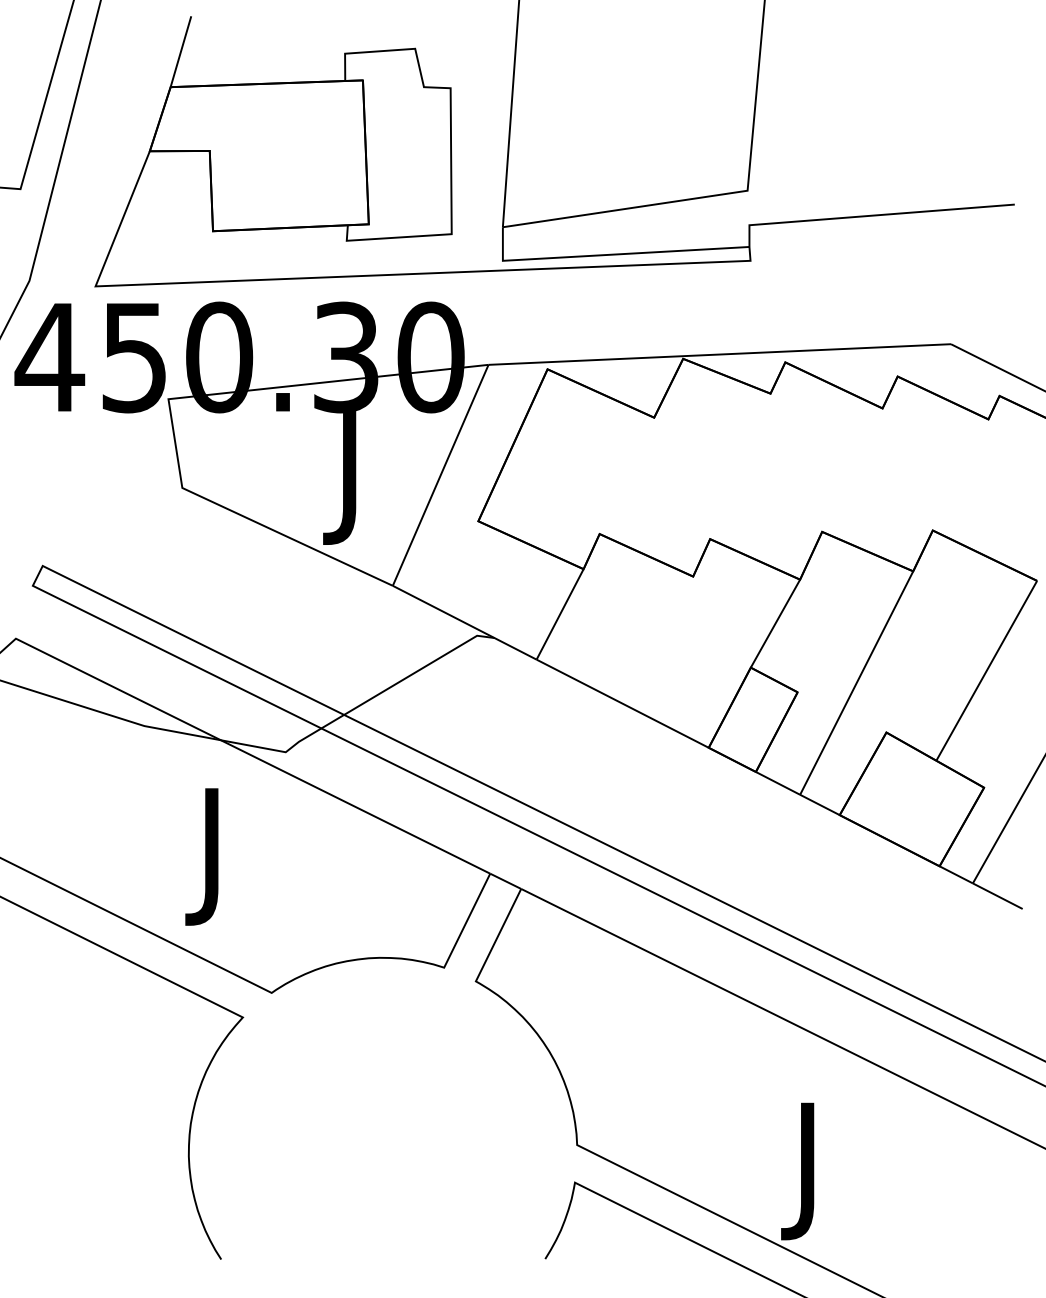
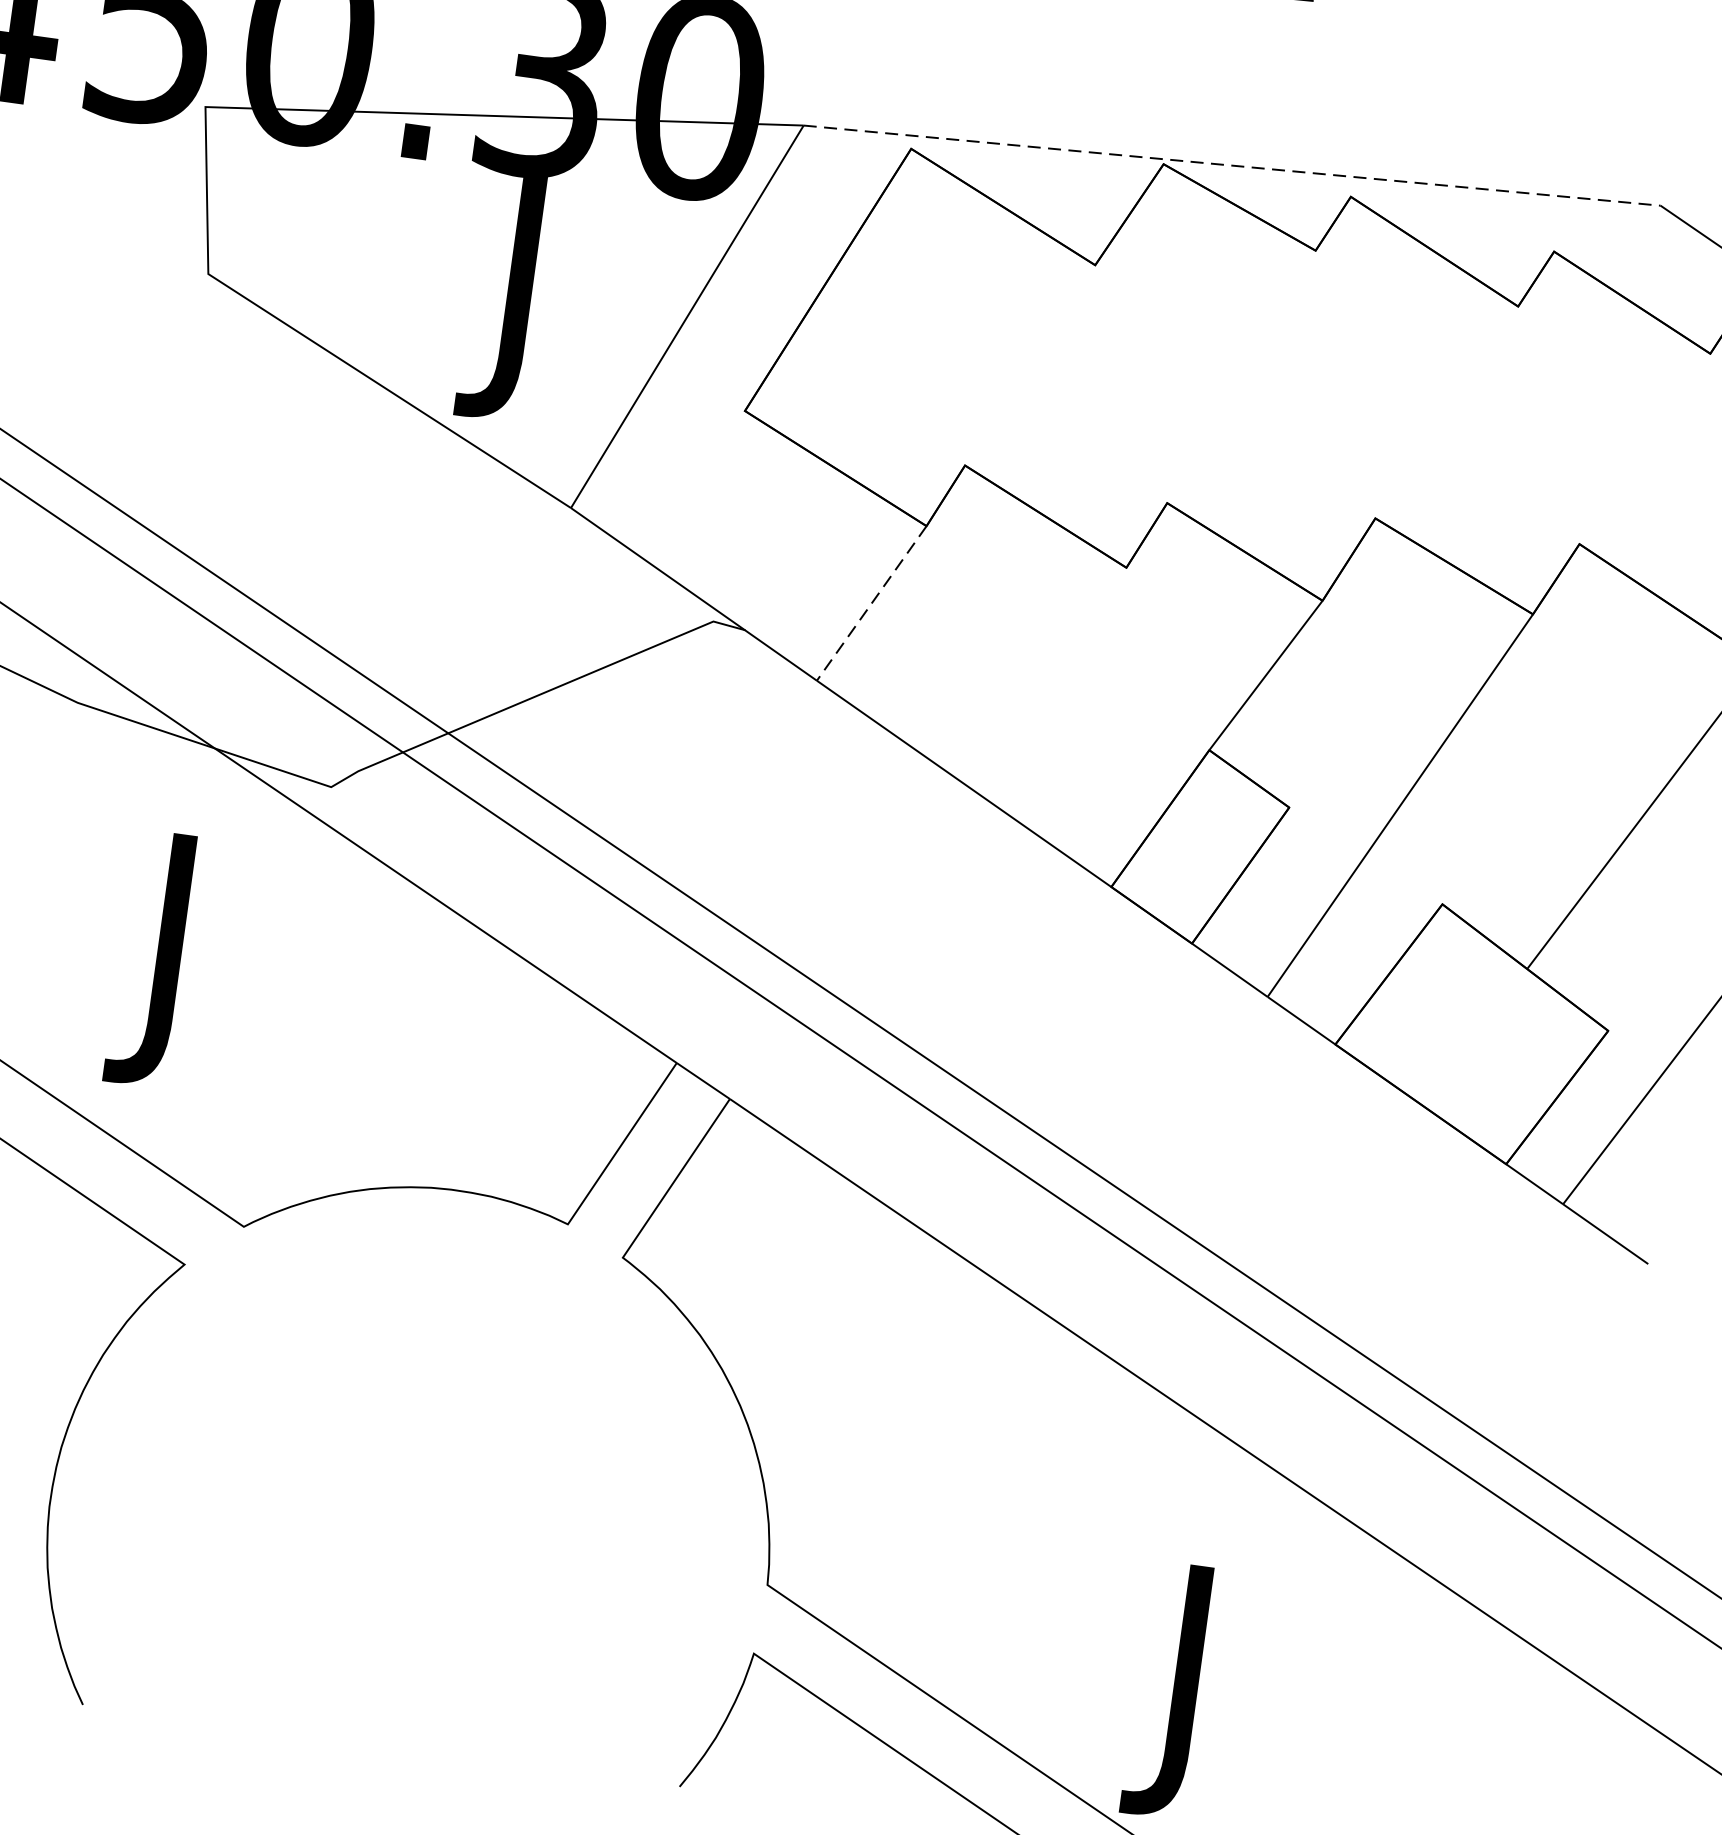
line: (720, 354) -> (1233, 165), solid -> dashed
line: (560, 614) -> (872, 603), solid -> dashed

